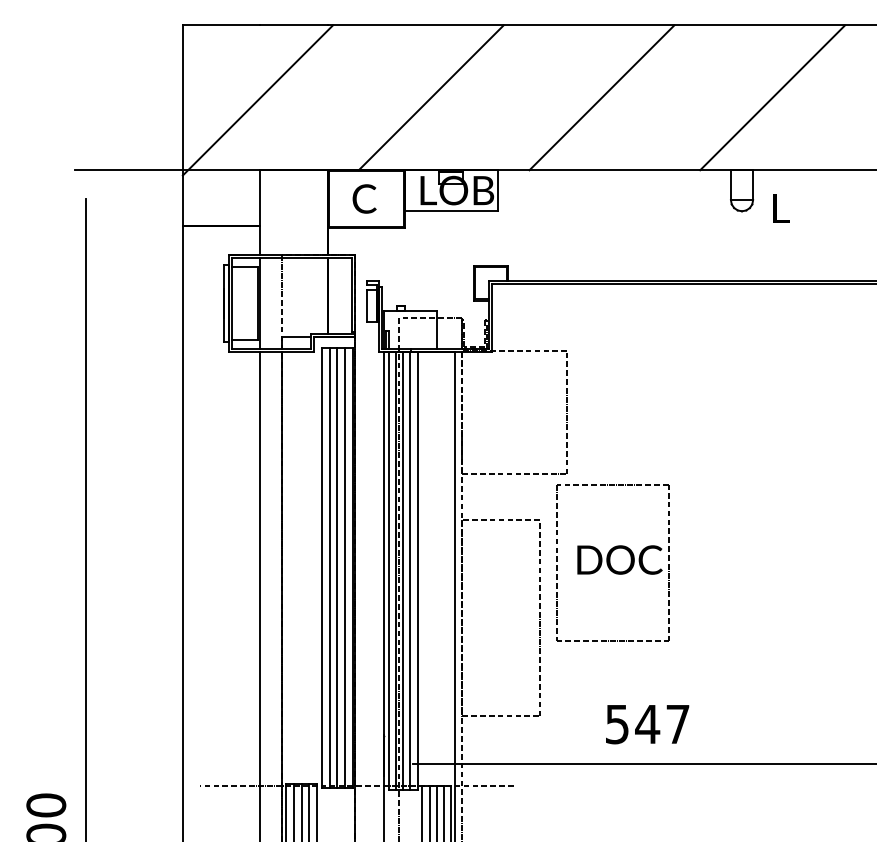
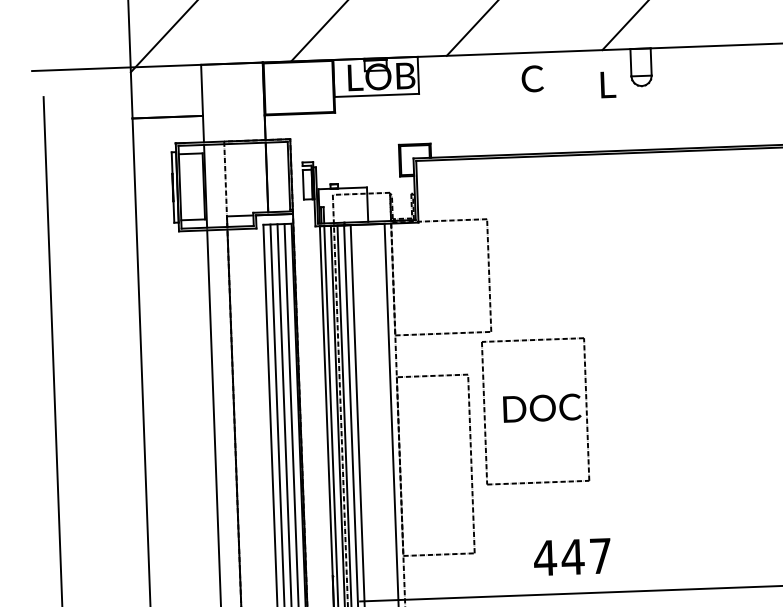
text: (364, 198) -> (532, 78), moved
text: (781, 208) -> (608, 84), moved
text: (616, 724) -> (544, 558), 547 -> 447

